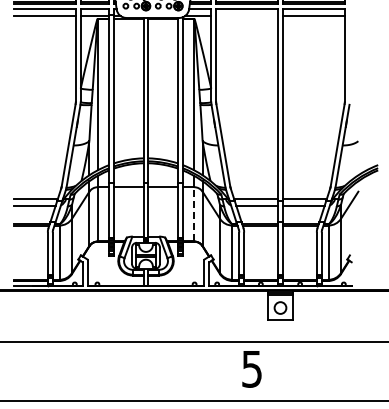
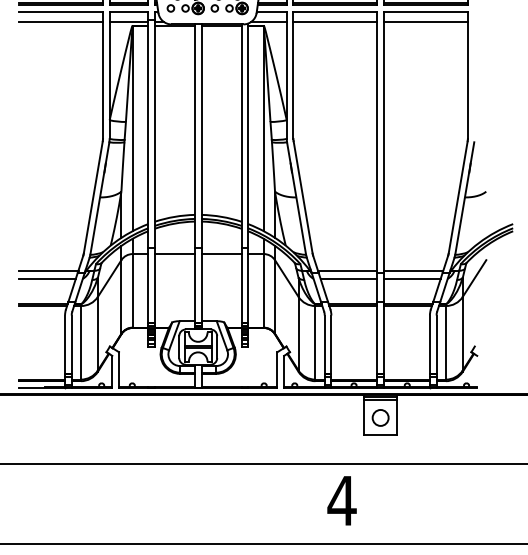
line: (247, 16) -> (335, 22), added
line: (194, 213) -> (264, 289), dashed -> solid
text: (251, 369) -> (341, 501), 5 -> 4

